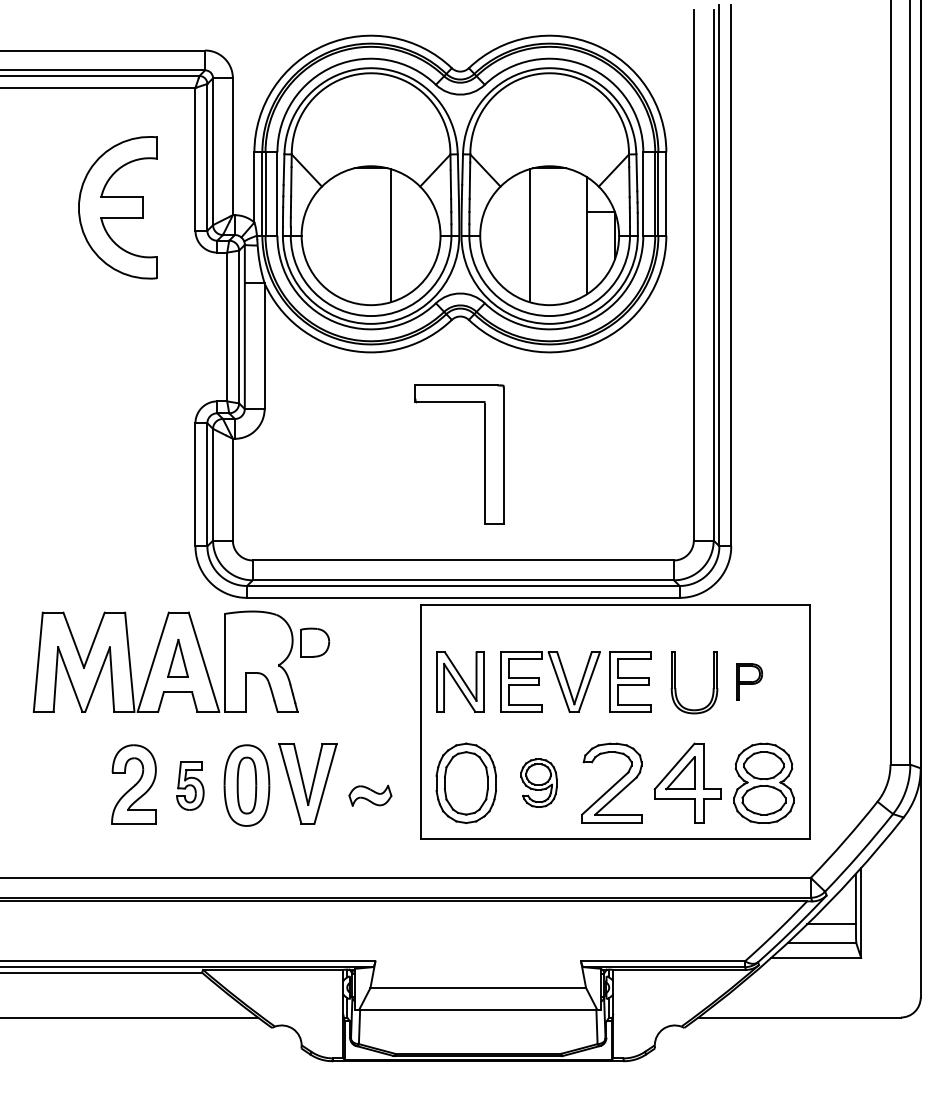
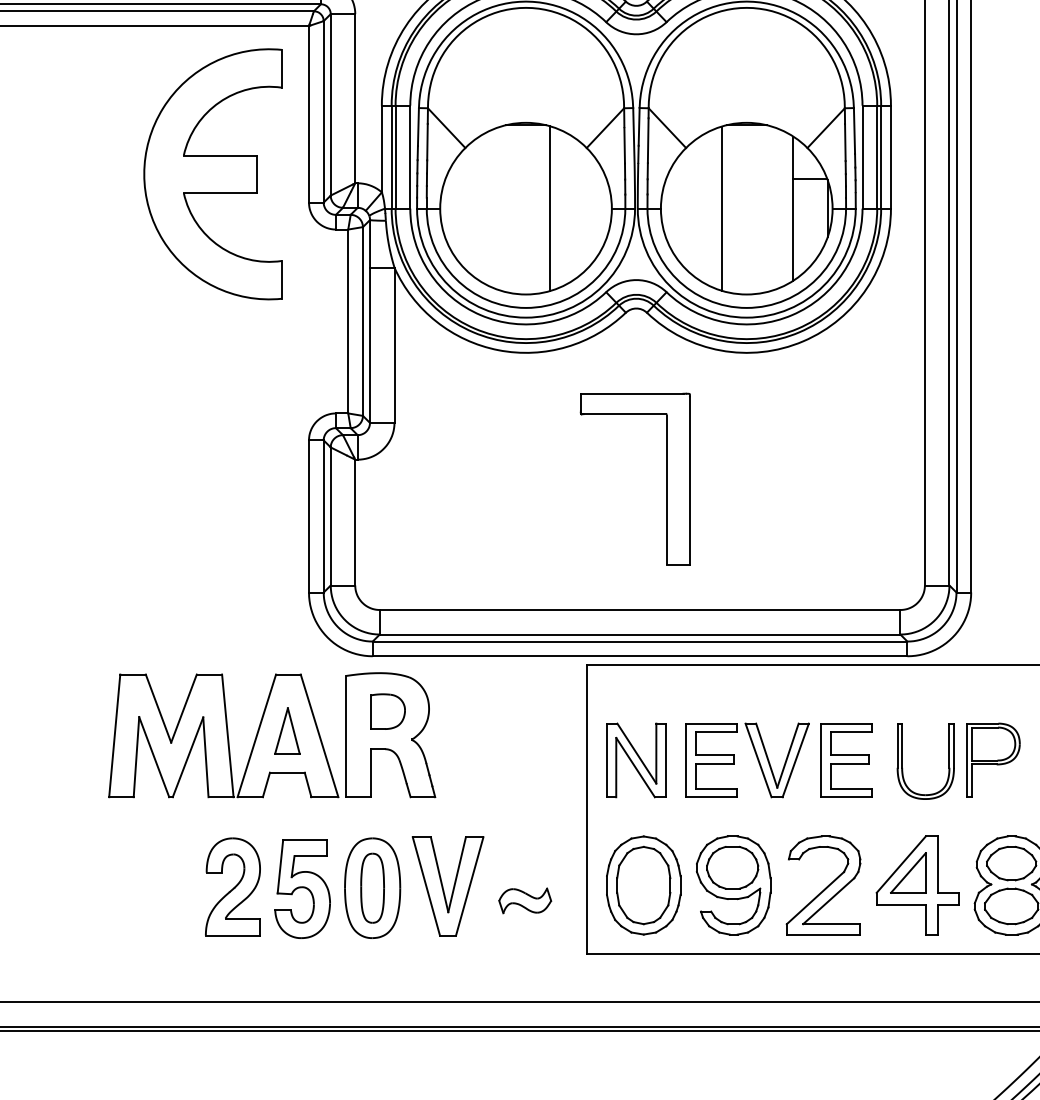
part: (117, 207) -> (212, 173), size x1.43
part: (315, 642) -> (388, 711), moved
part: (749, 681) -> (993, 759), size x1.67
part: (538, 782) -> (732, 884), size x1.67
part: (190, 785) -> (302, 888), size x1.67

